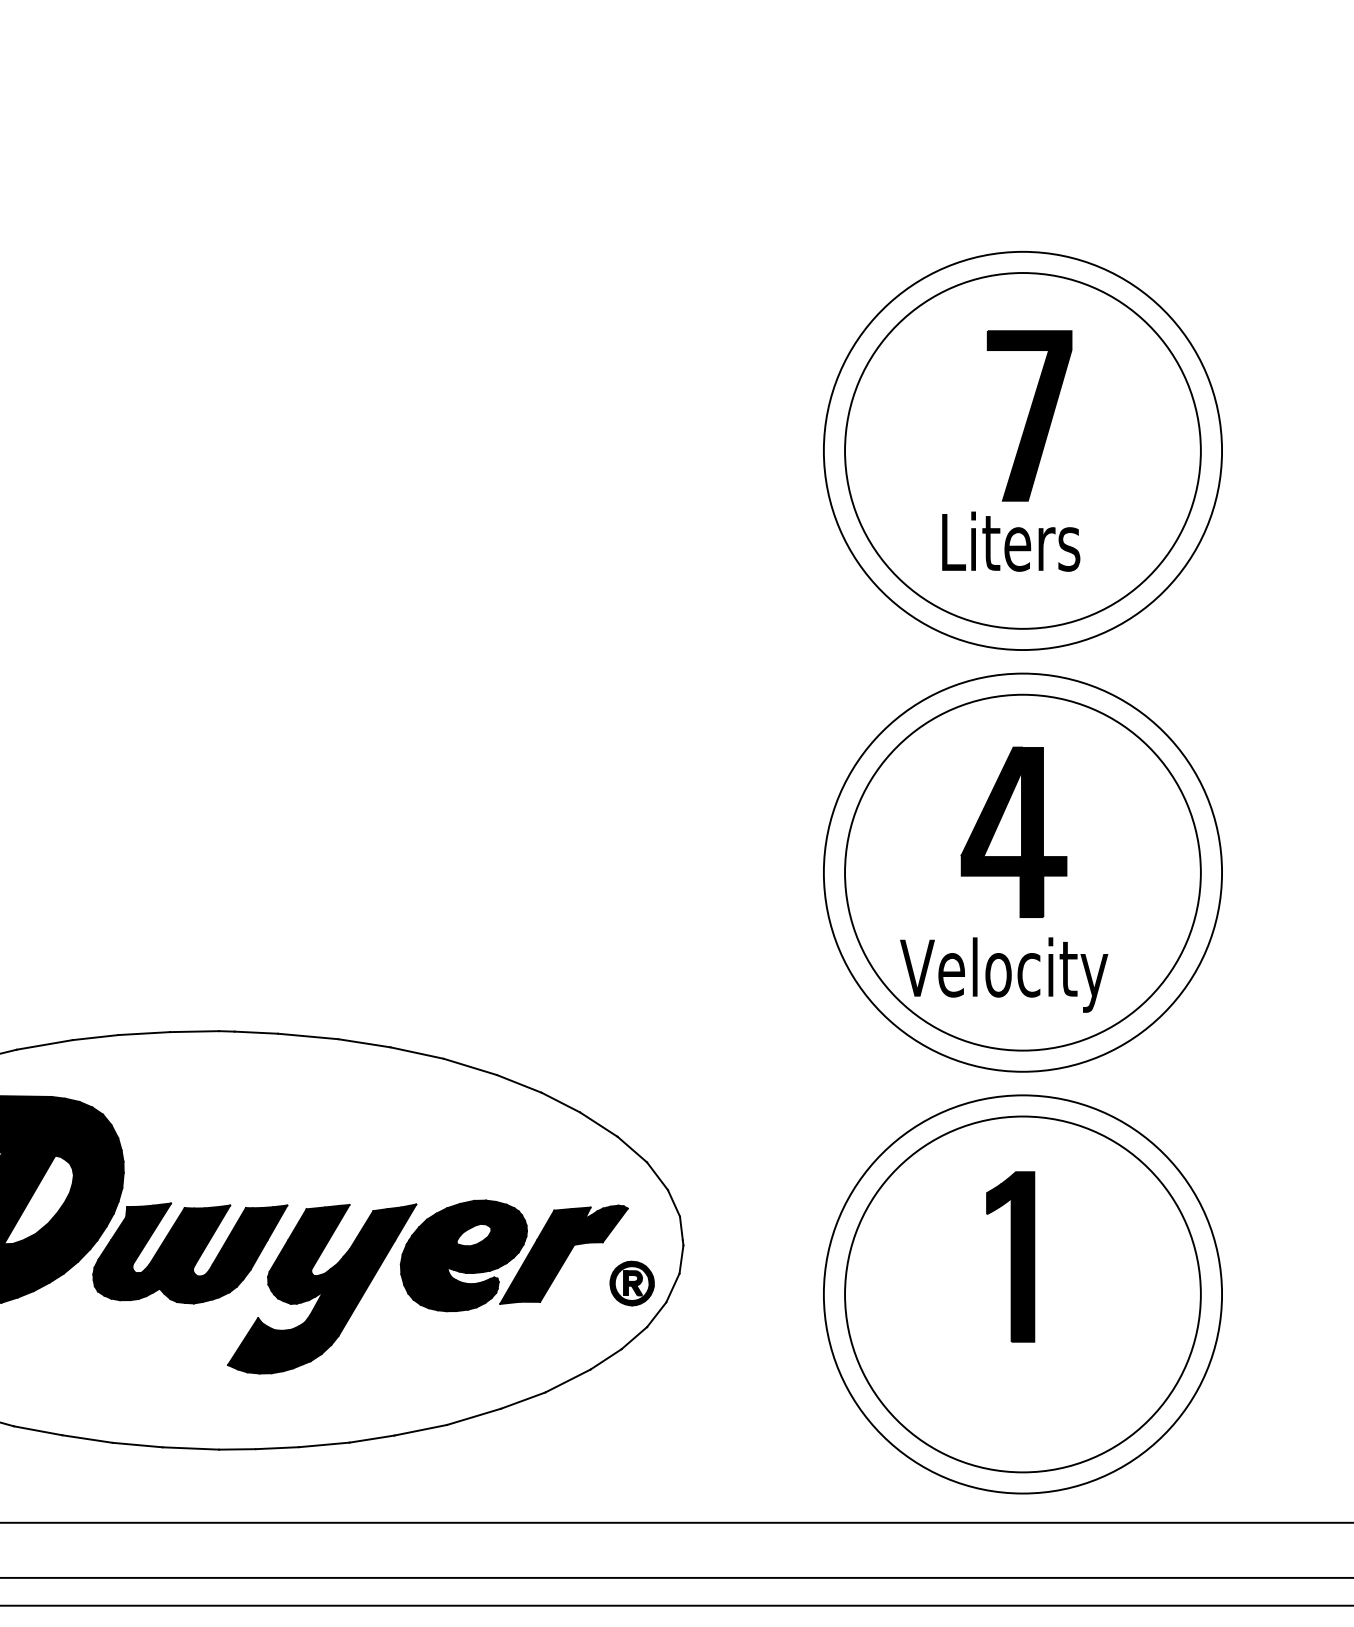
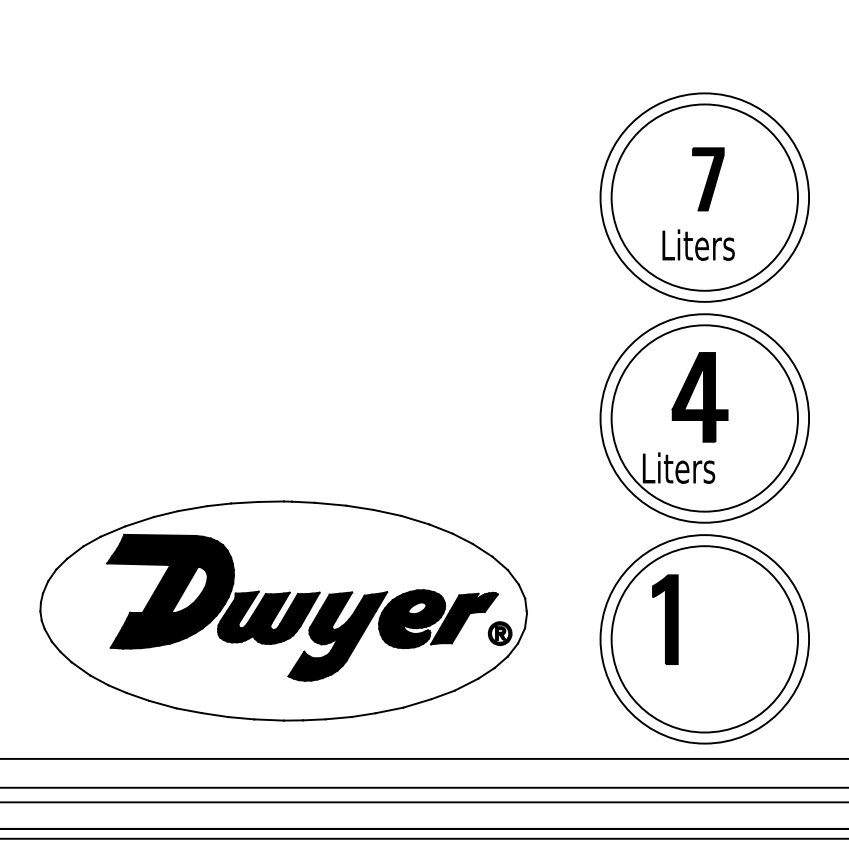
part: (1030, 416) -> (708, 179), size x0.7
text: (1003, 973) -> (694, 471), Velocity -> Liters
part: (1010, 1256) -> (665, 619), moved

